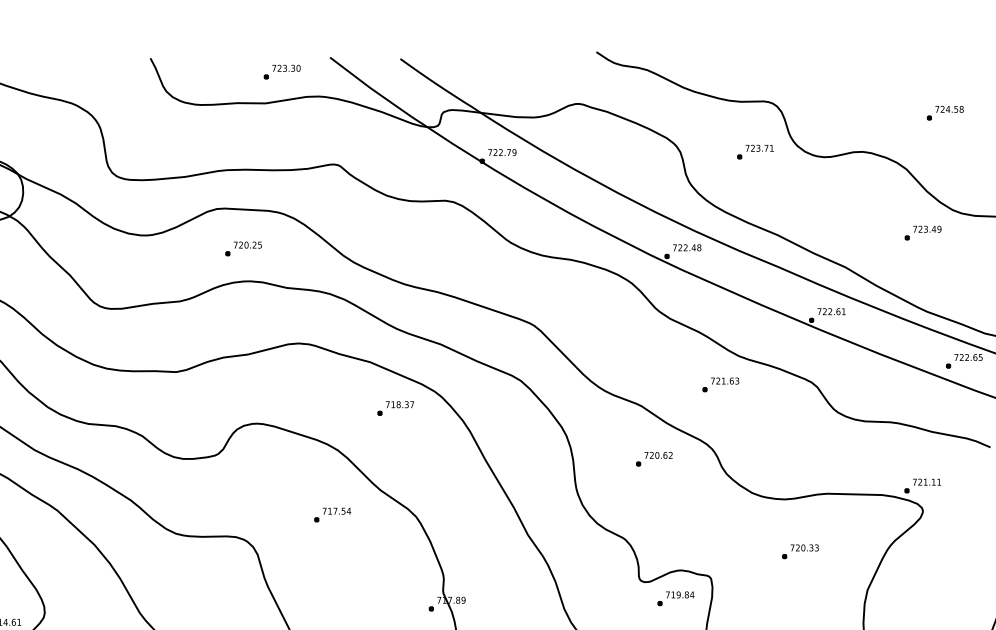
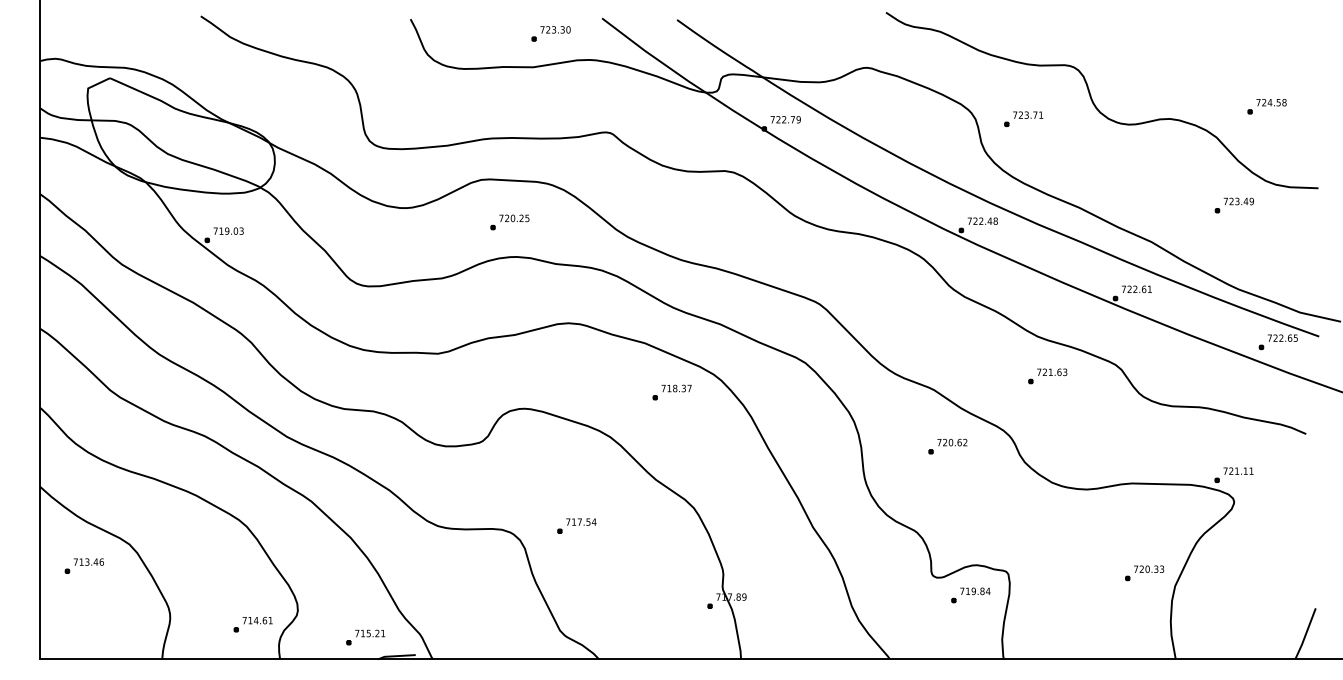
part: (944, 112) -> (1266, 106), moved
part: (755, 152) -> (1023, 119), moved
part: (720, 384) -> (1047, 376), moved
part: (332, 514) -> (576, 525), moved
part: (800, 551) -> (1144, 573), moved

